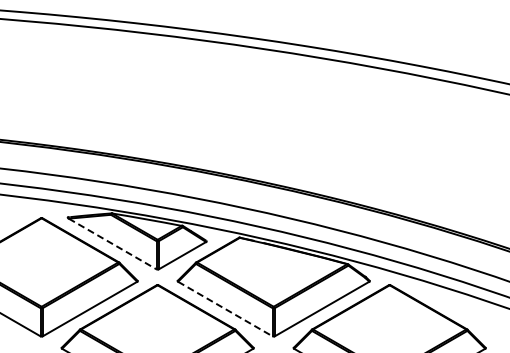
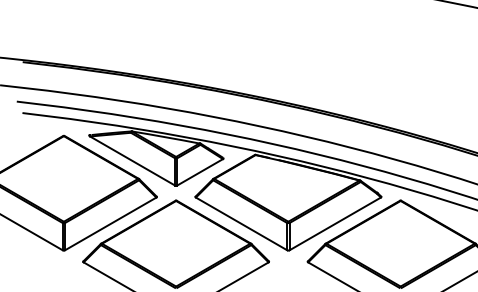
line: (112, 244) -> (132, 161), dashed -> solid
line: (225, 309) -> (241, 224), dashed -> solid

